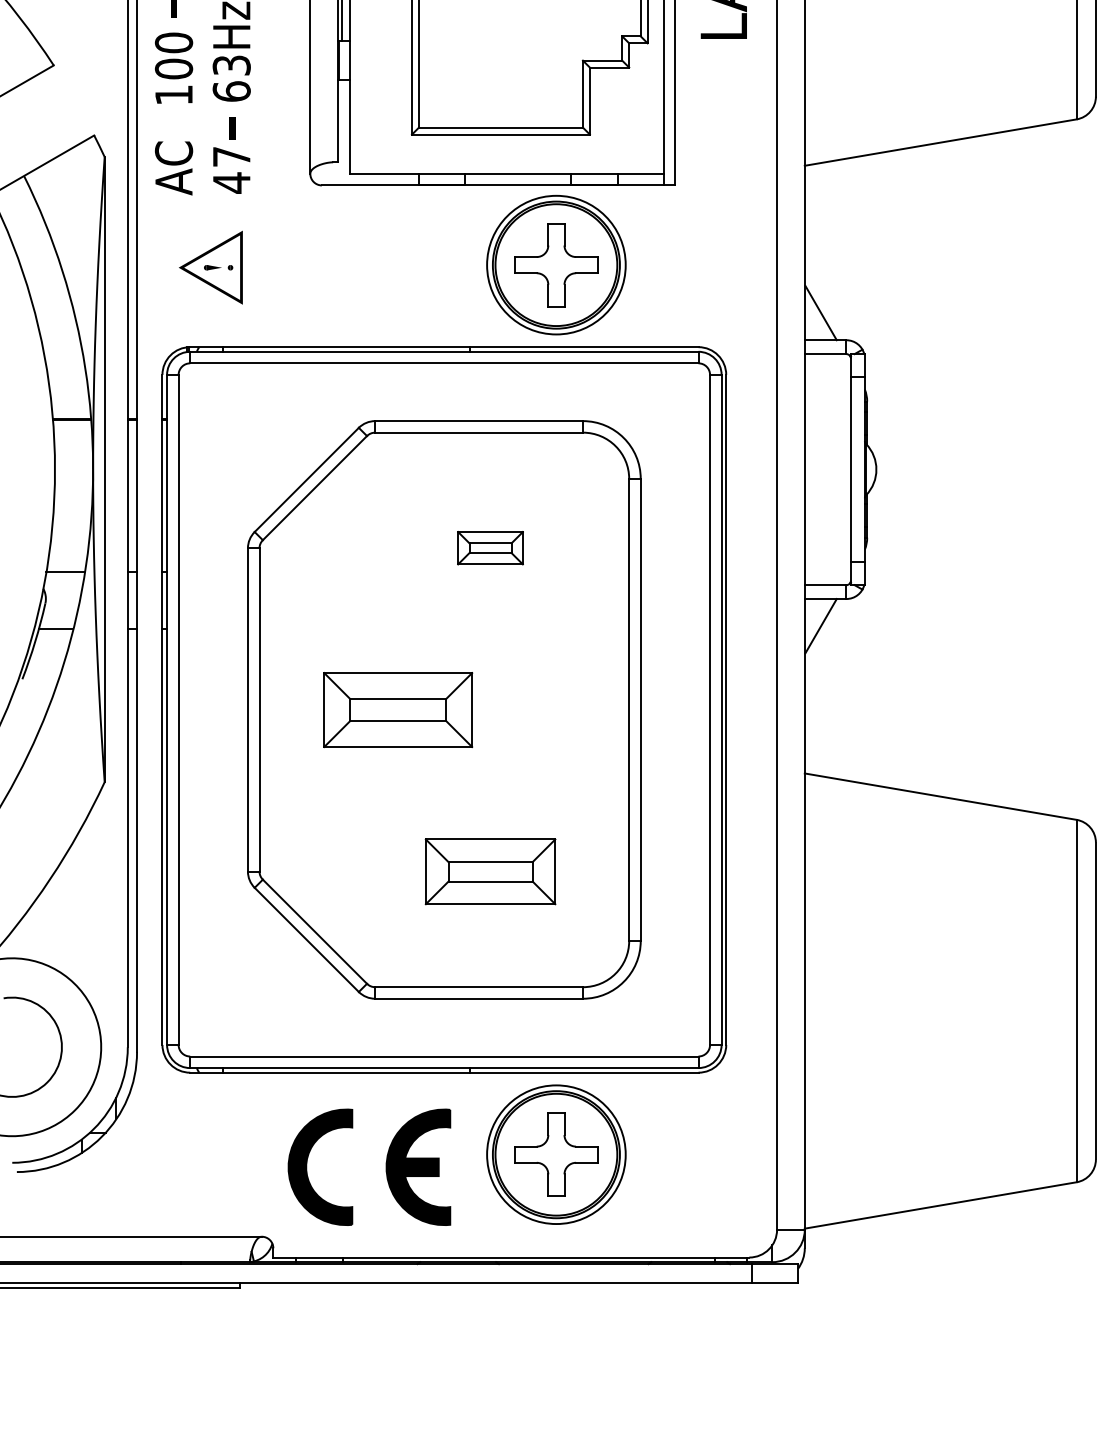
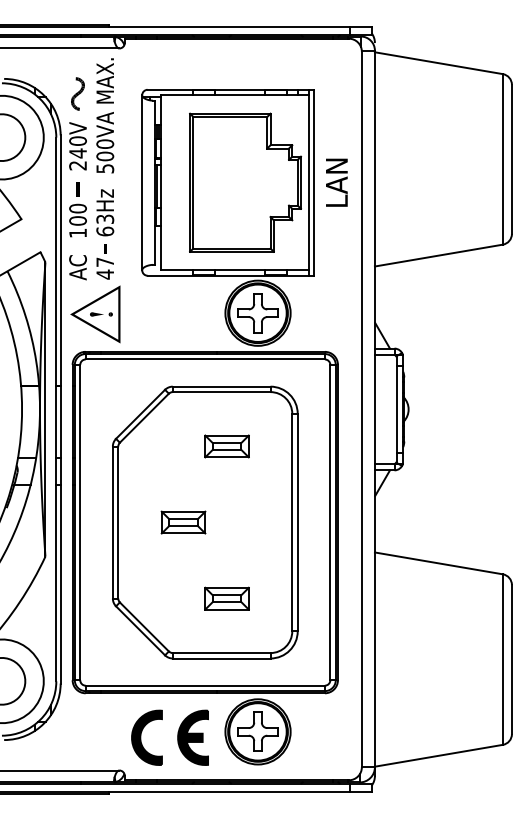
part: (211, 267) -> (95, 314), size x1.67
part: (489, 548) -> (226, 446), size x1.43
part: (398, 709) -> (183, 522), size x0.62
part: (489, 871) -> (226, 598), size x0.71

